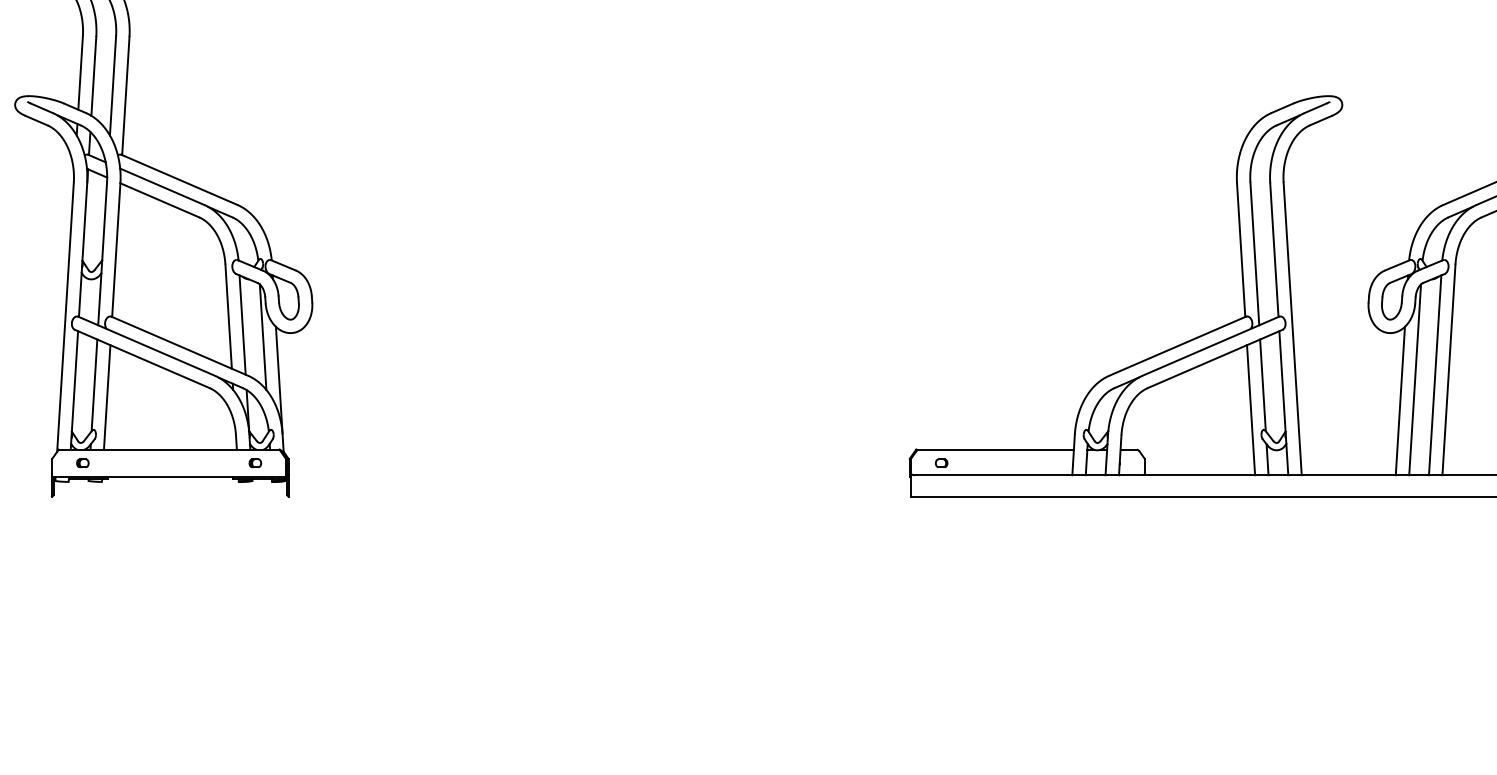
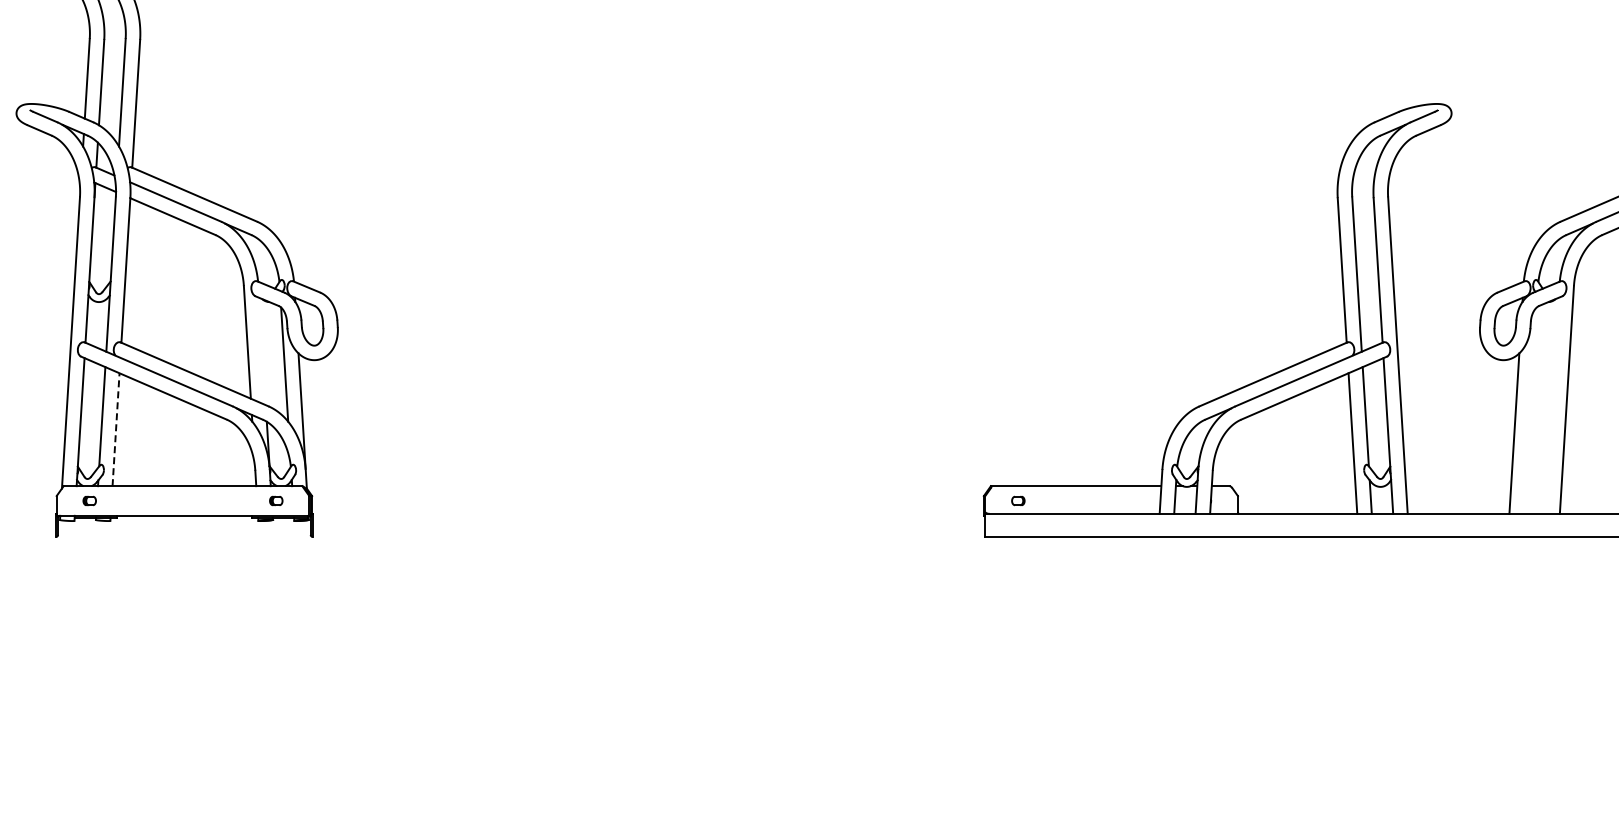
line: (242, 325) -> (262, 351), removed
line: (1434, 375) -> (1551, 405), removed
line: (1414, 379) -> (1529, 410), removed
line: (107, 397) -> (116, 429), solid -> dashed

